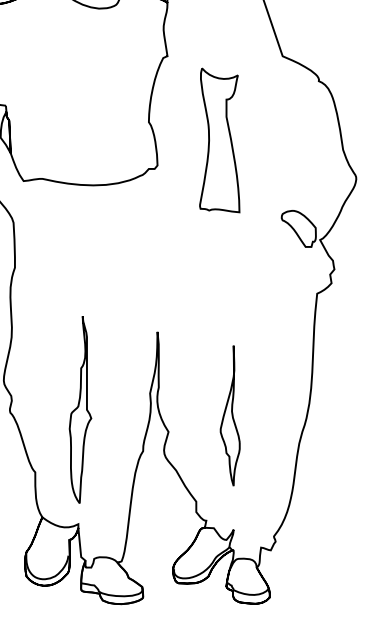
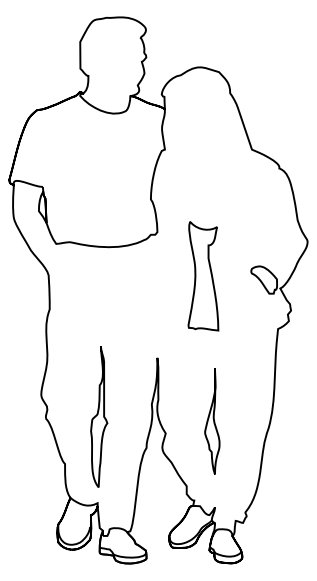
part: (219, 140) -> (203, 276), moved

